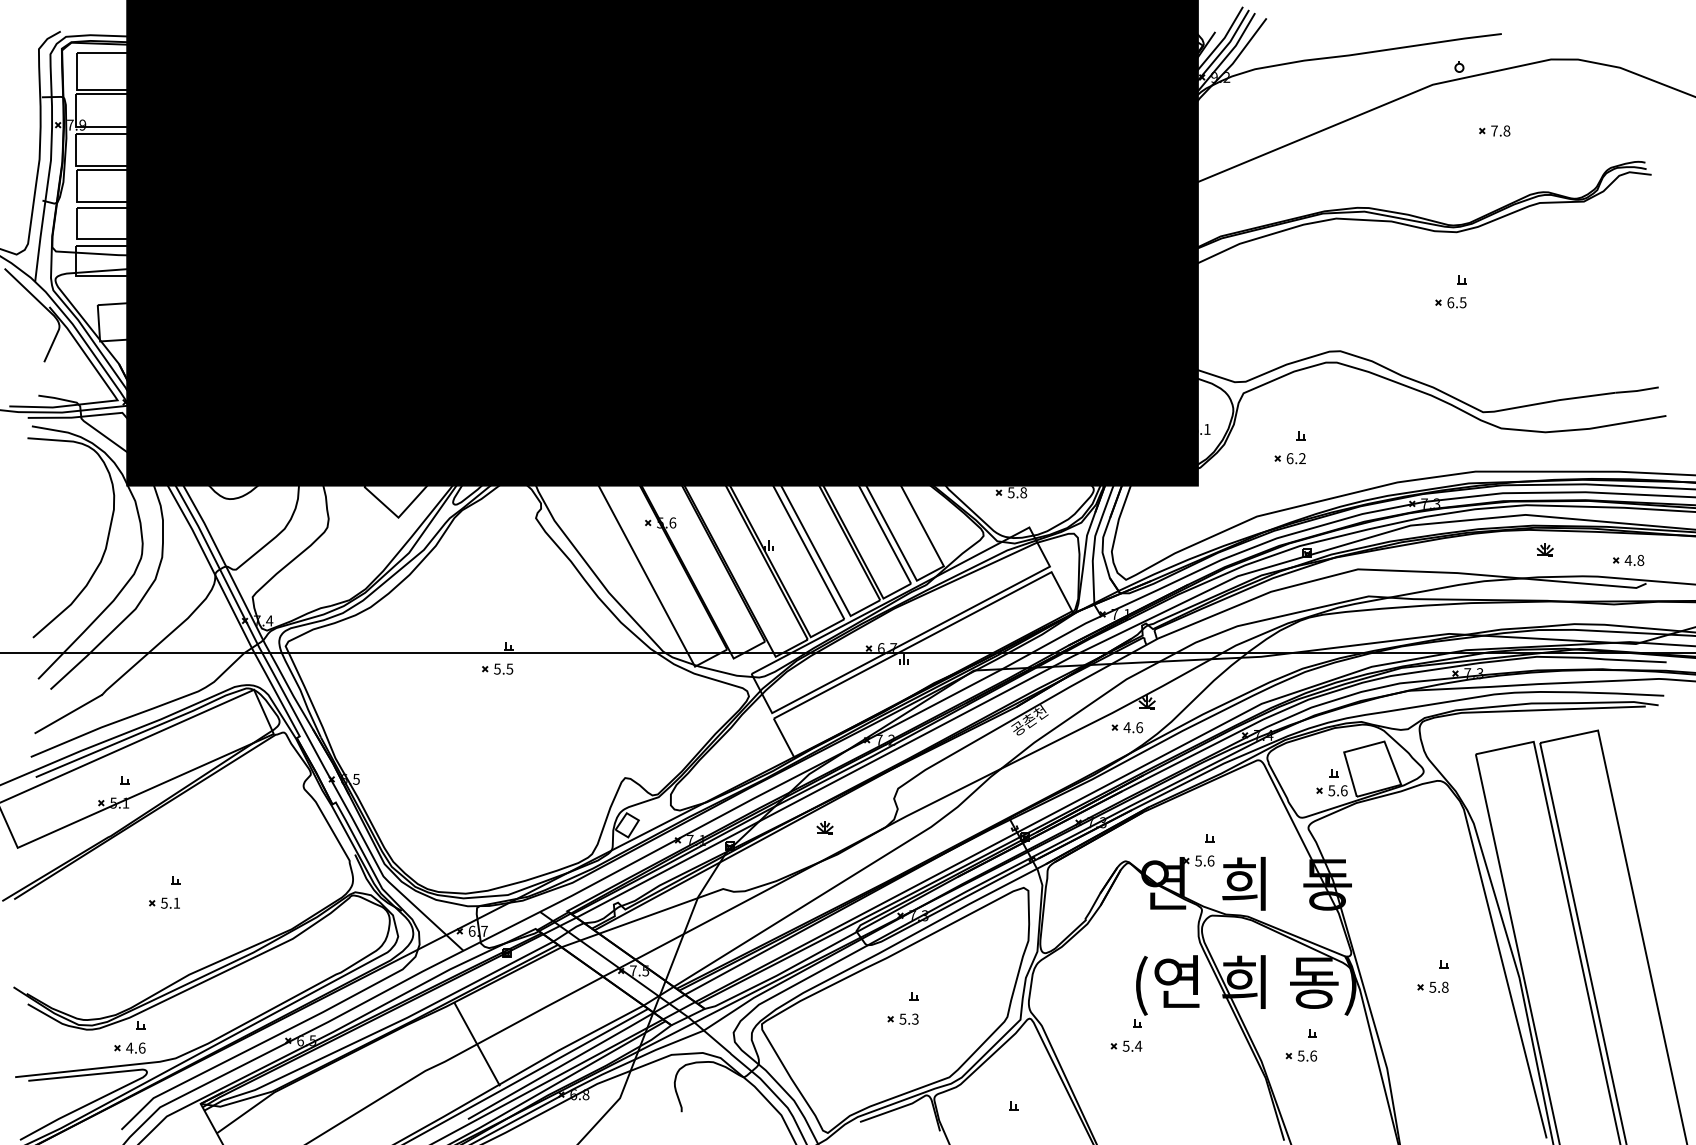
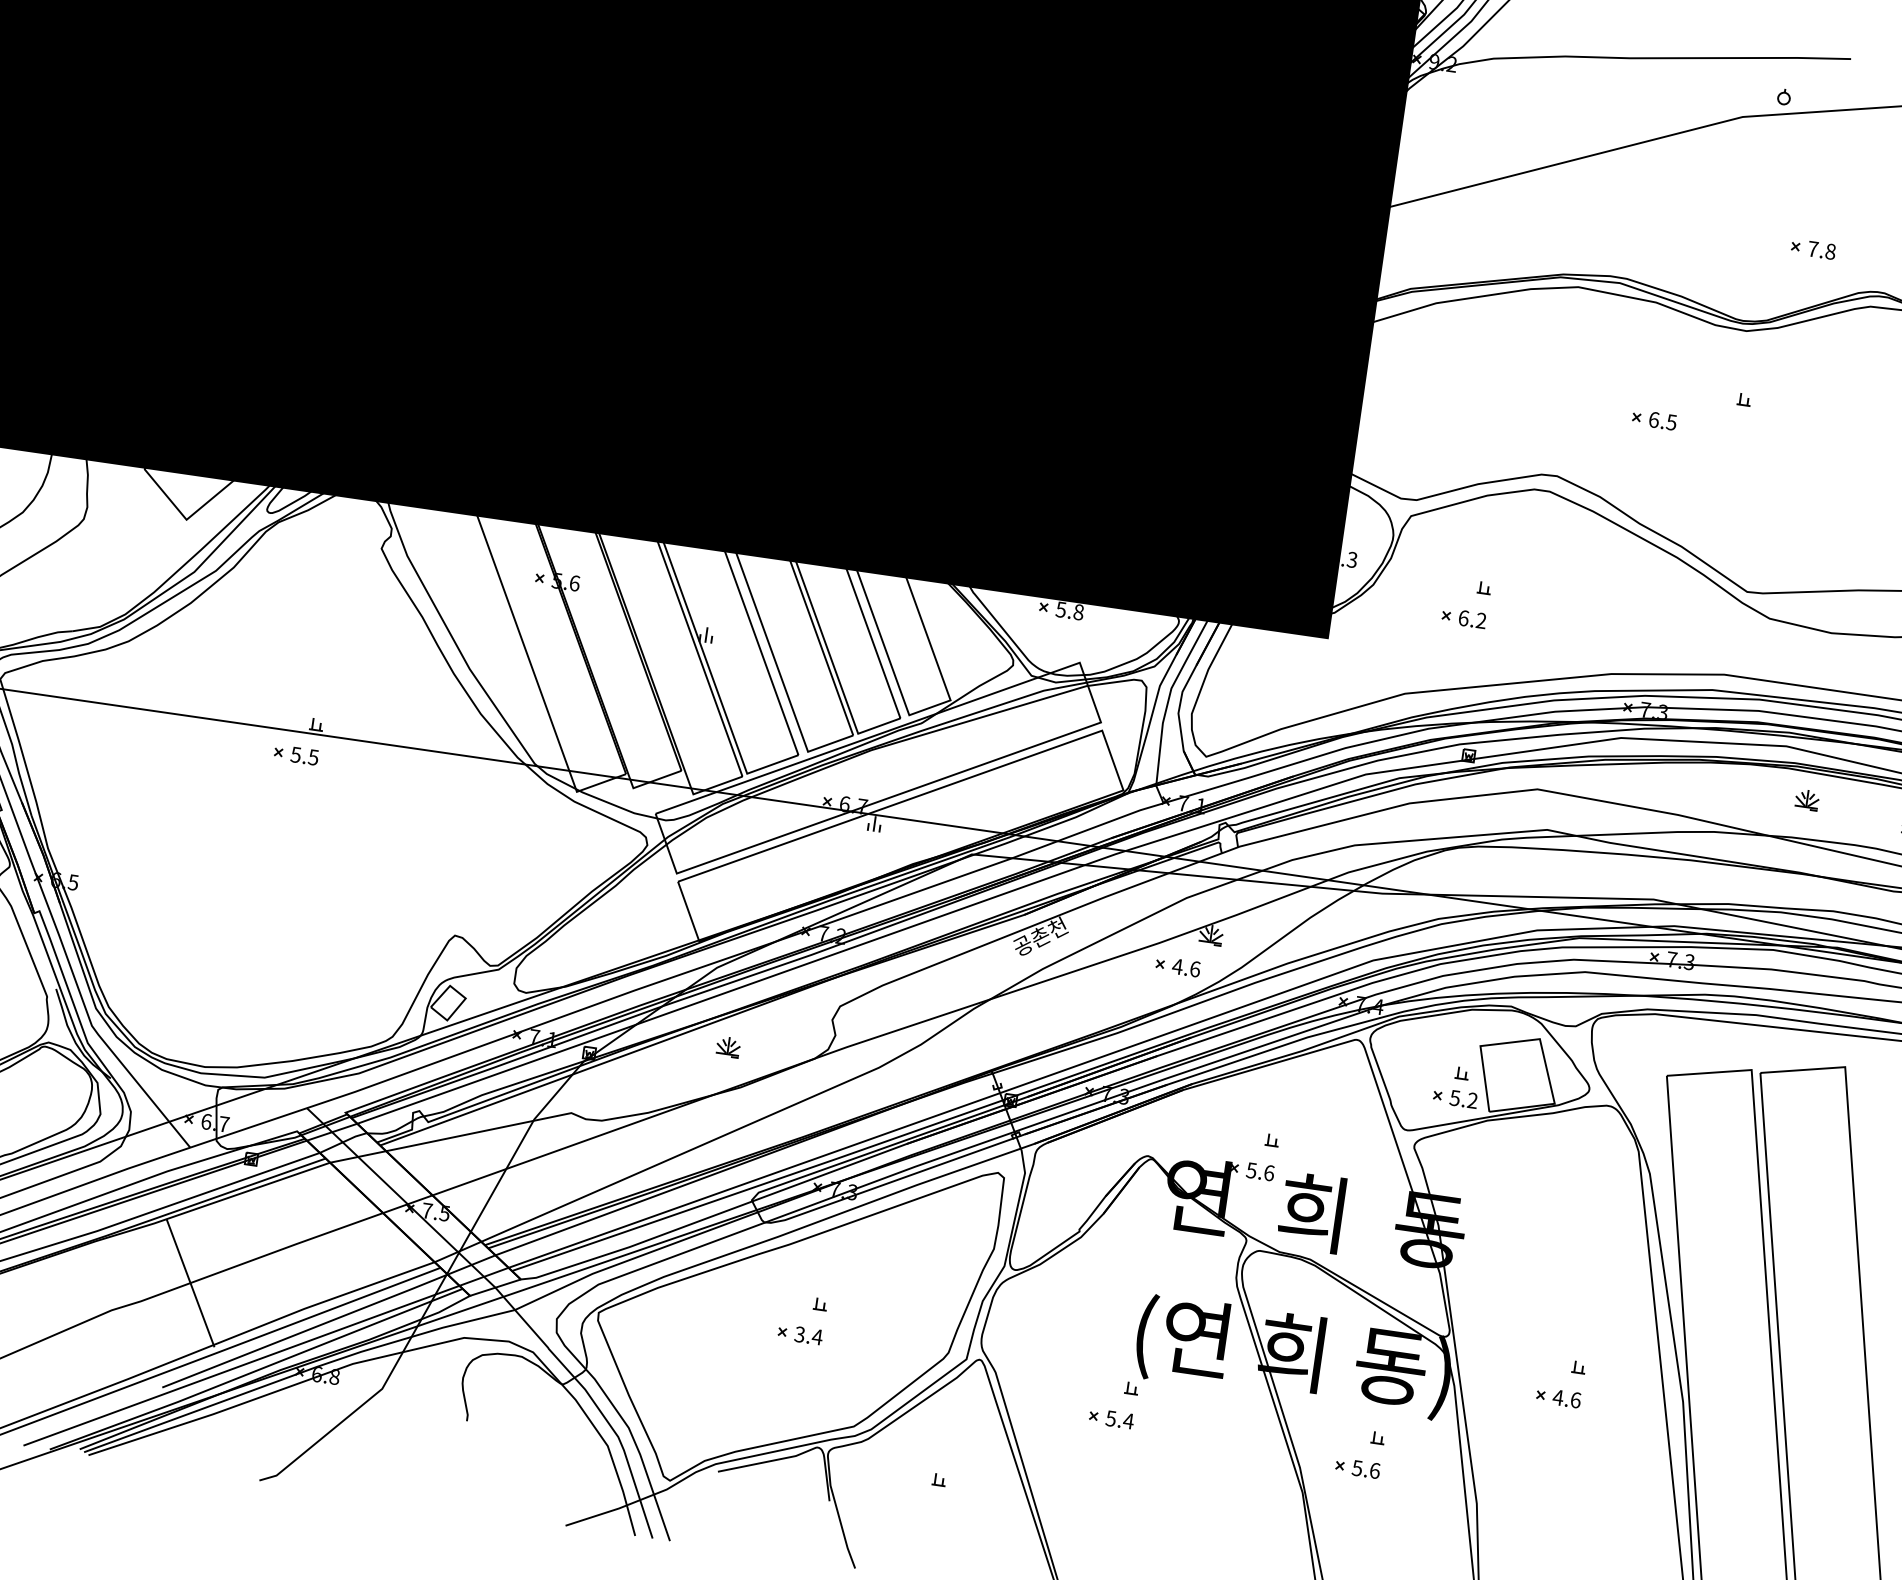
part: (1494, 130) -> (1813, 248), moved
part: (1450, 302) -> (1653, 419), moved
text: (1206, 428) -> (1351, 558), 6.1 -> 6.3
text: (1343, 790) -> (1471, 1100), 5.6 -> 5.2
text: (1438, 986) -> (1566, 1397), 5.8 -> 4.6
text: (909, 1018) -> (809, 1334), 5.3 -> 3.4

